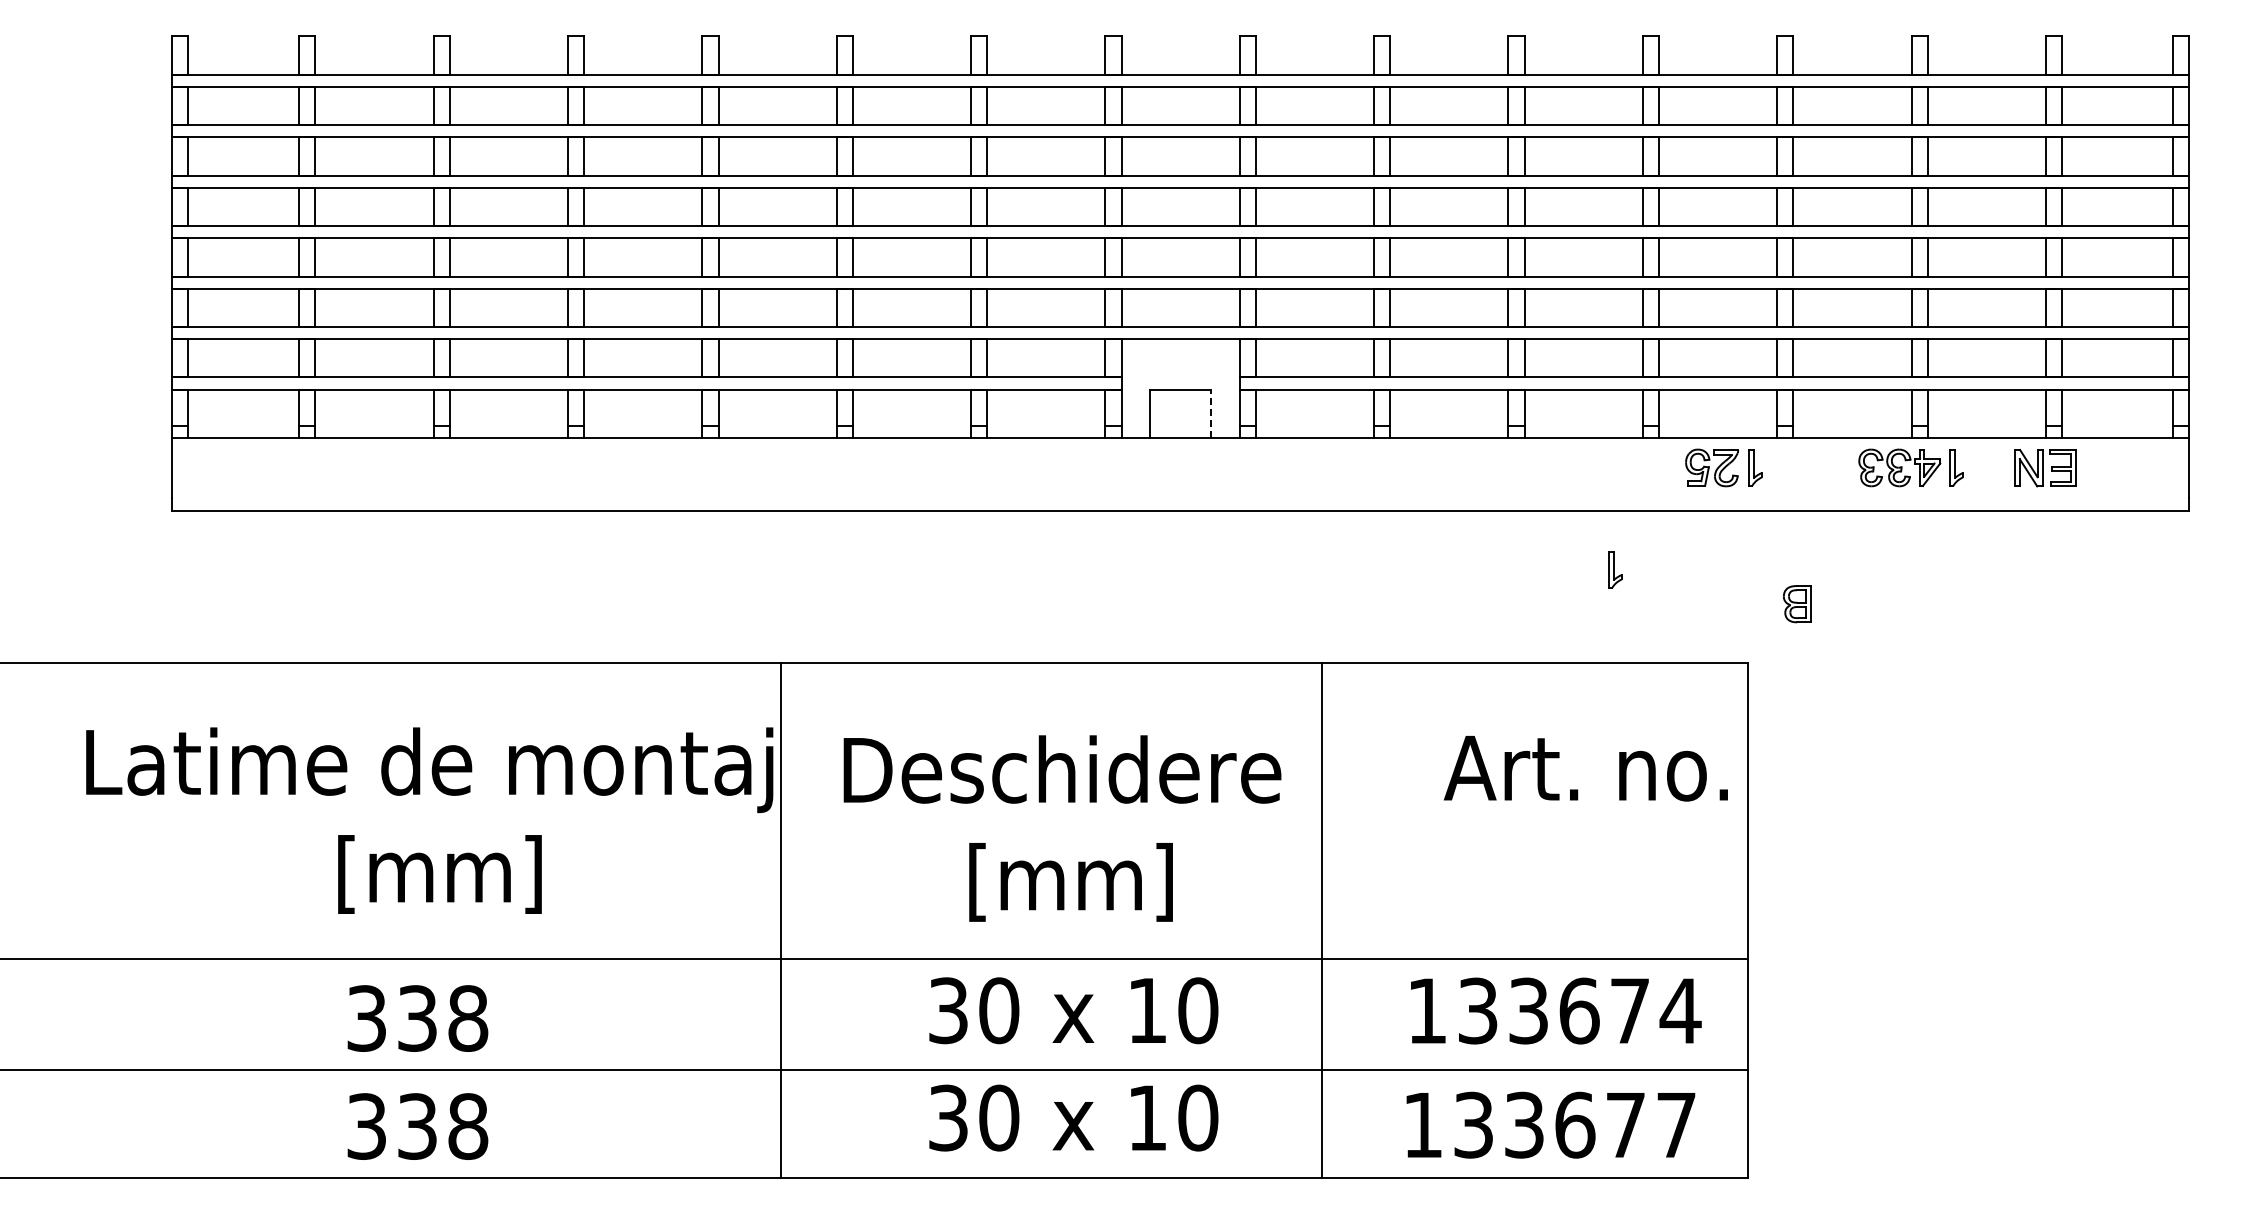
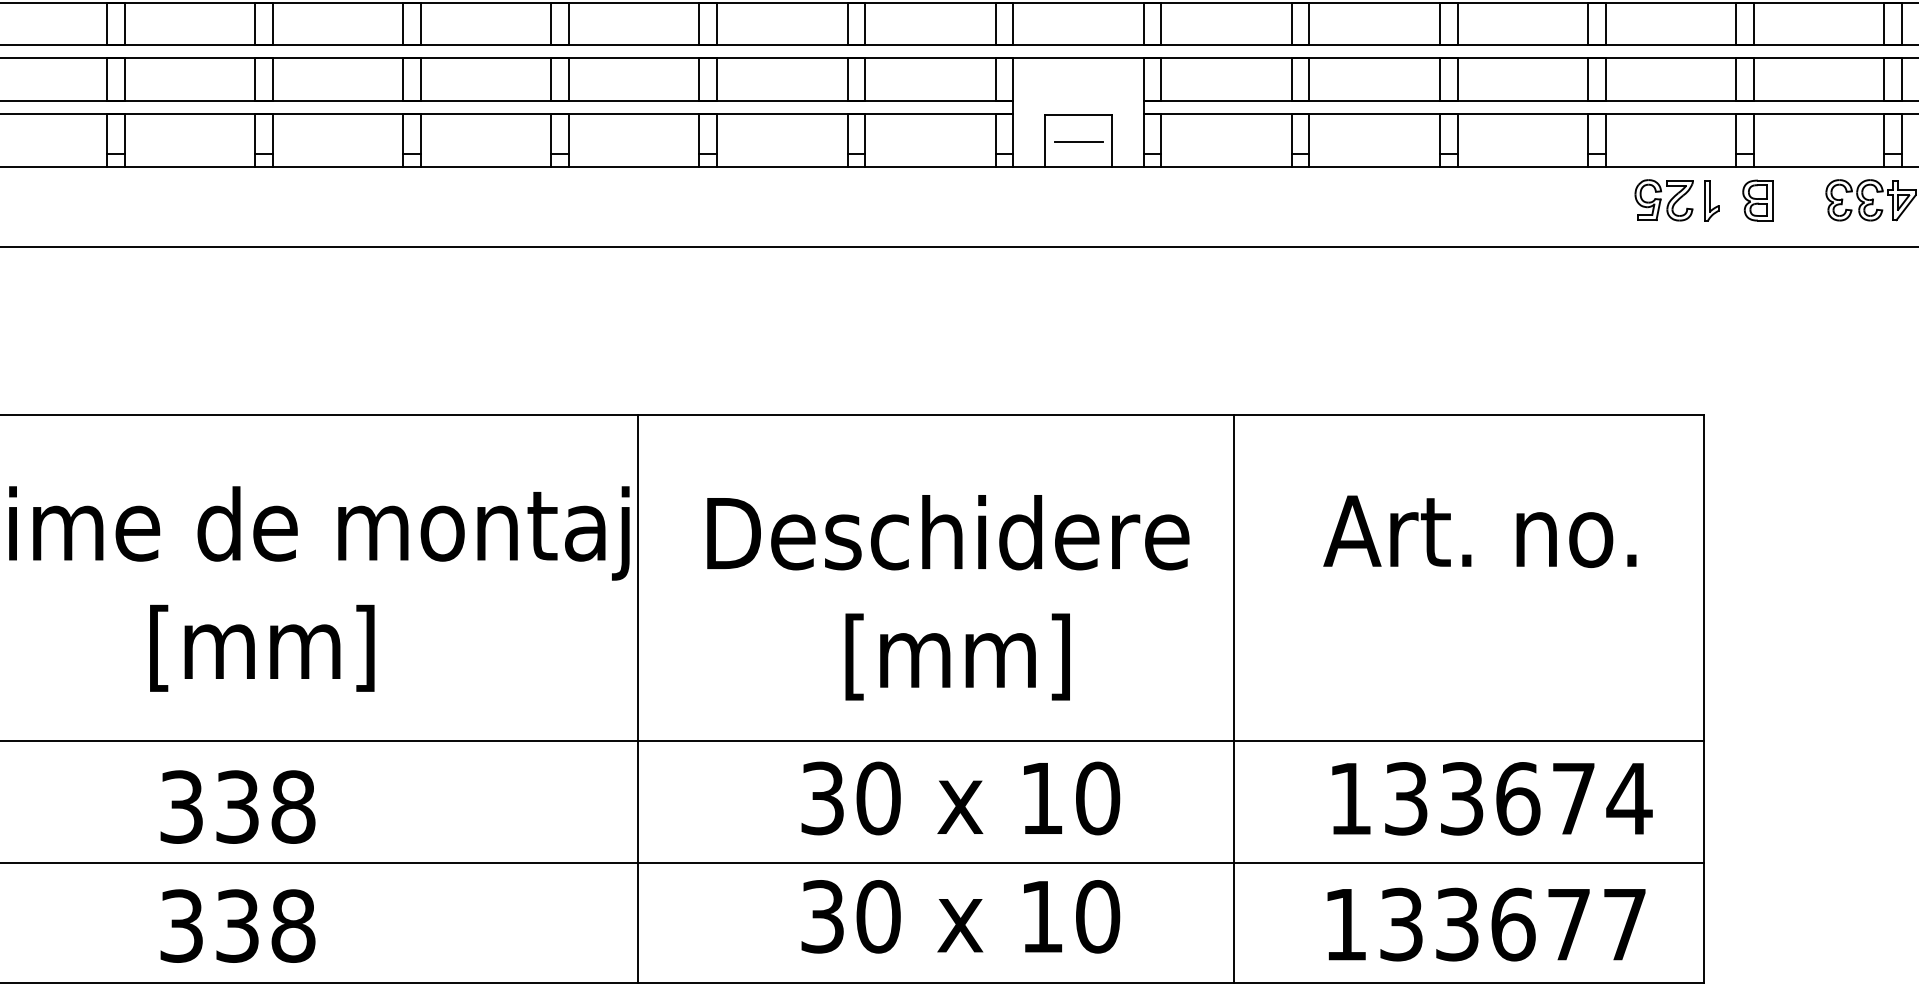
line: (1181, 414) -> (1079, 141), added
line: (1210, 414) -> (1111, 141), dashed -> solid
part: (1615, 569) -> (1557, 312), removed
part: (1797, 604) -> (1758, 200), moved
text: (1585, 768) -> (1479, 531), moved

